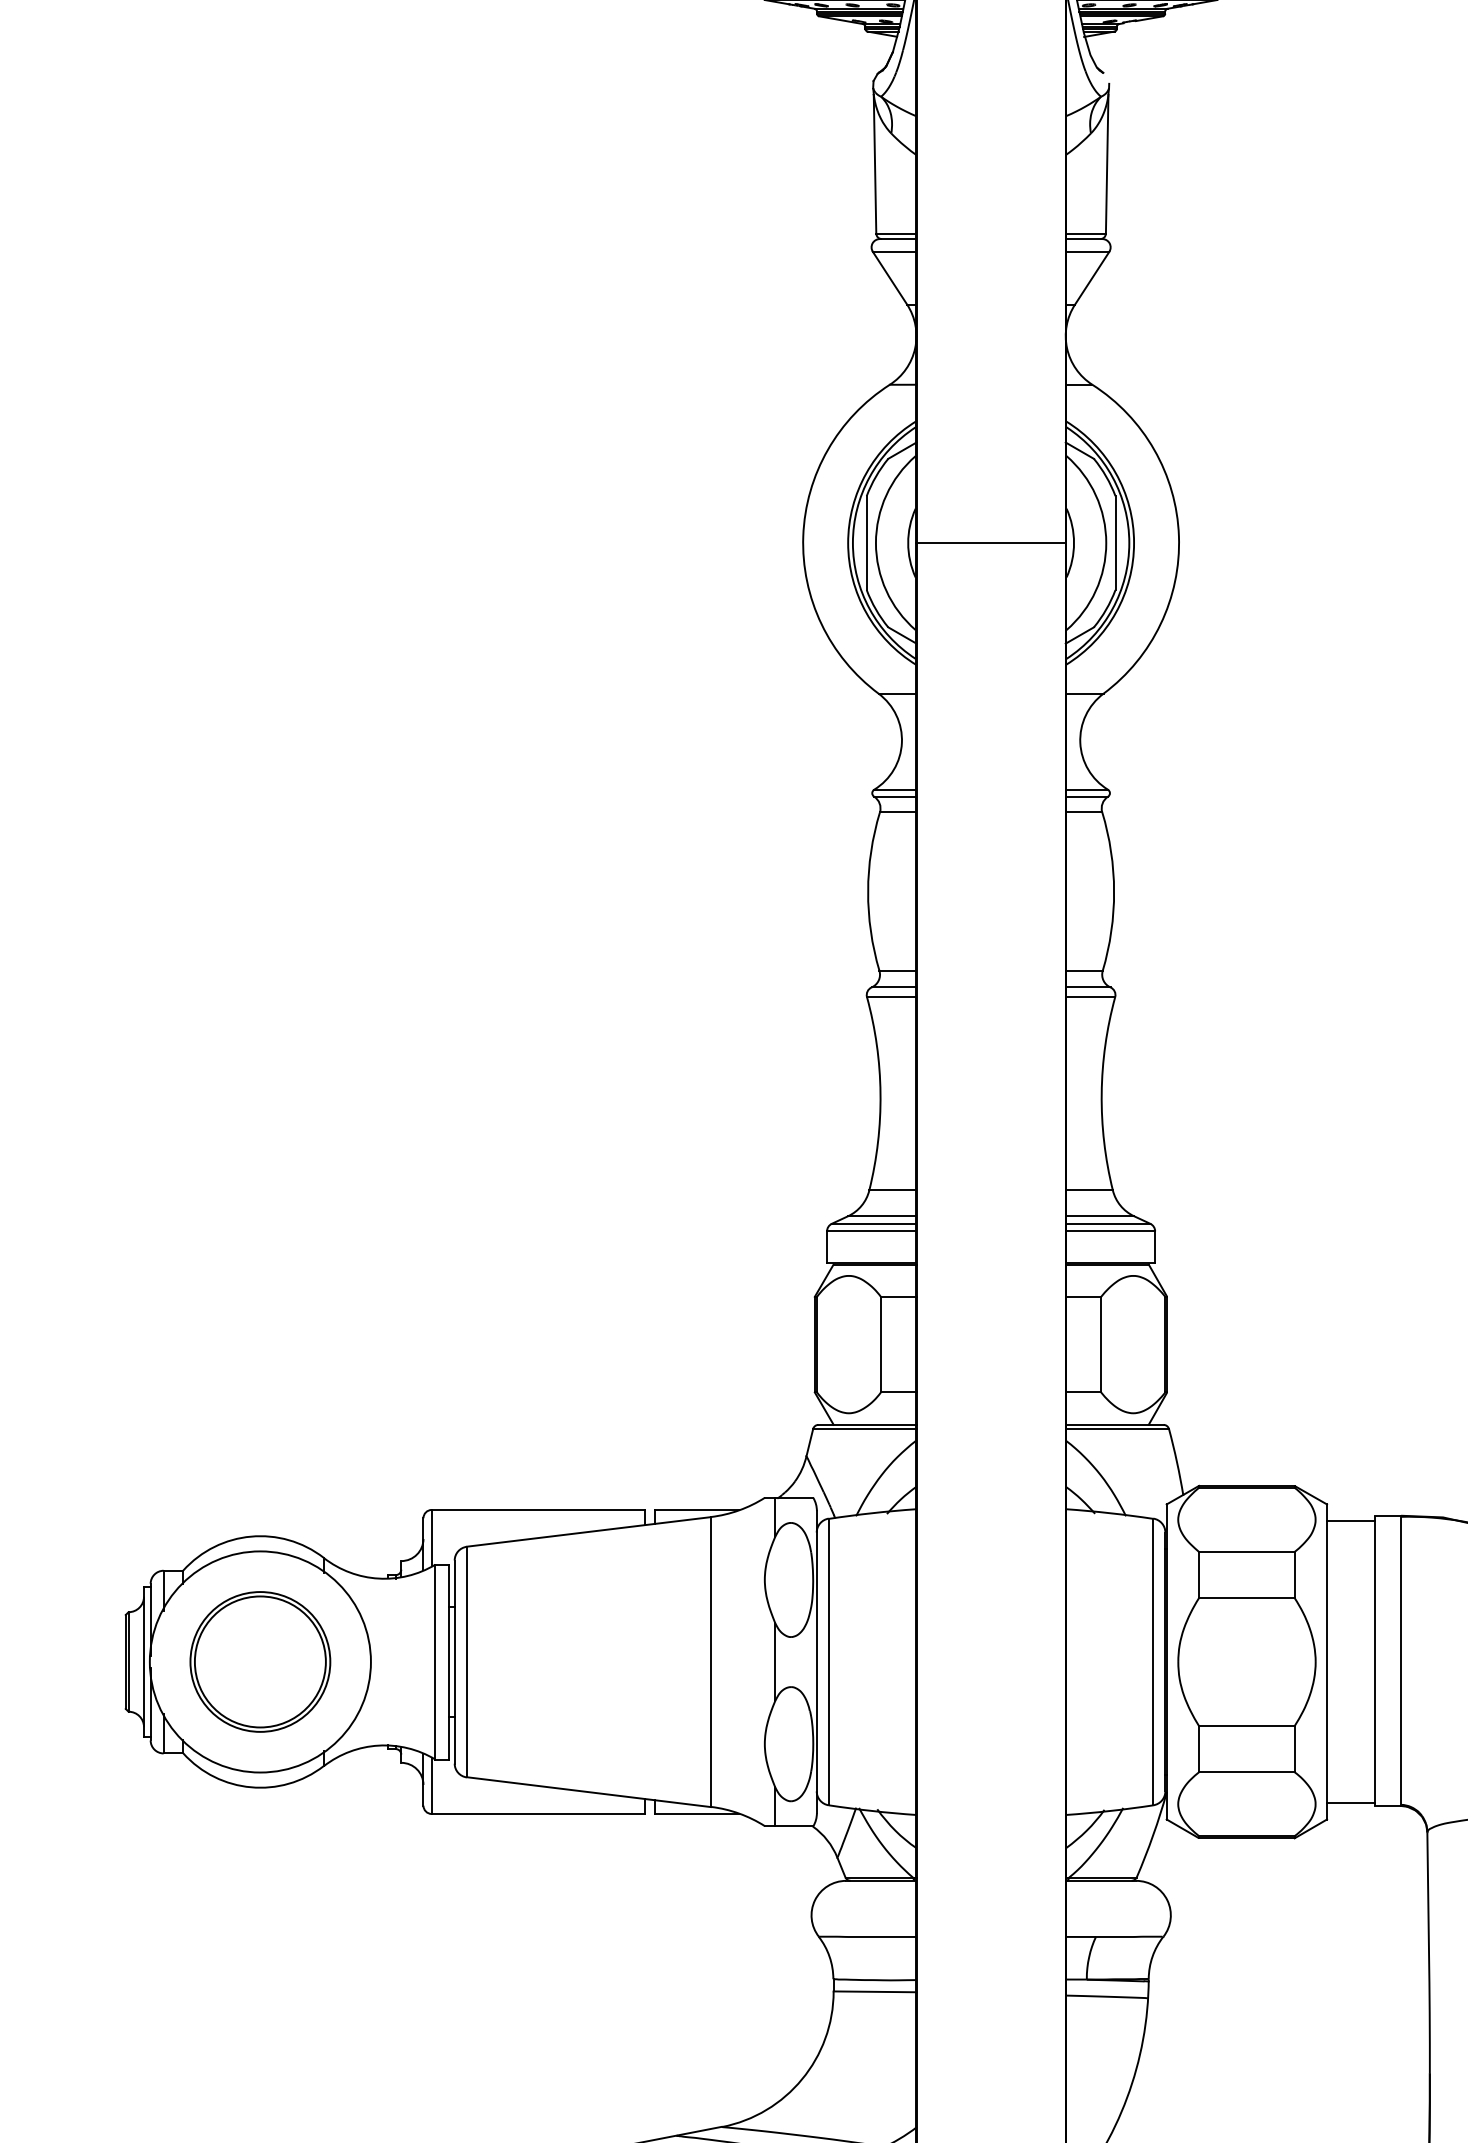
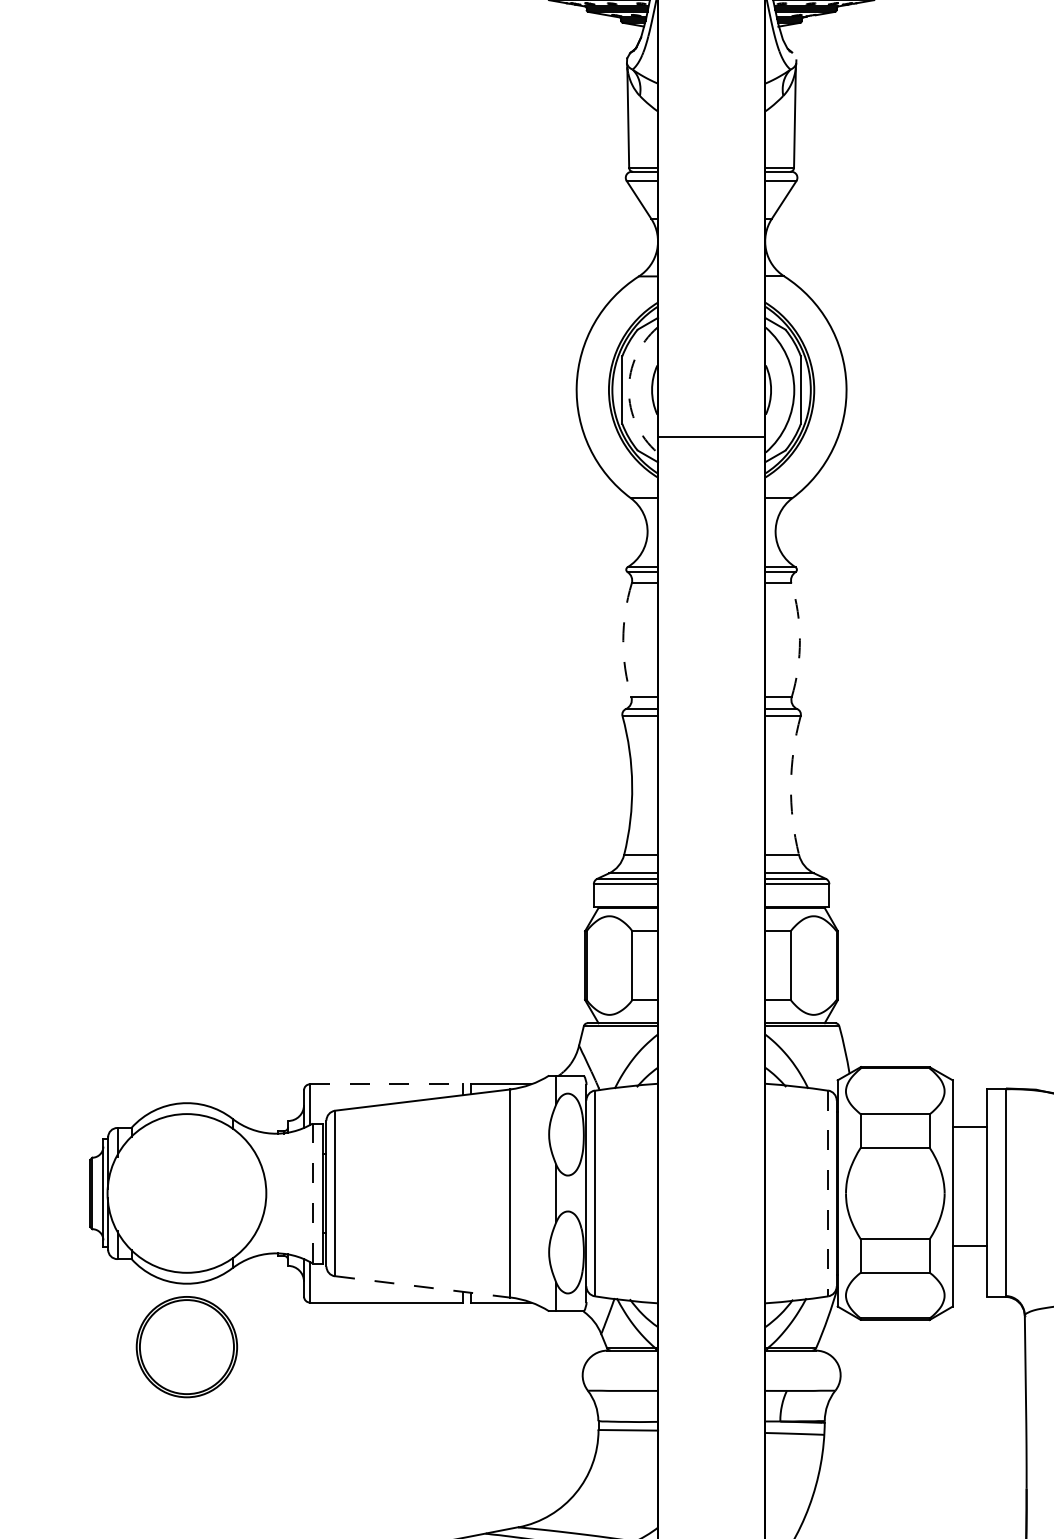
arc: (875, 543) -> (628, 390), solid -> dashed
line: (990, 543) -> (711, 437), moved
arc: (868, 891) -> (623, 640), solid -> dashed
arc: (1114, 891) -> (800, 640), solid -> dashed
arc: (1101, 1093) -> (790, 785), solid -> dashed
line: (538, 1509) -> (386, 1083), solid -> dashed
line: (1350, 1521) -> (969, 1127), moved
part: (260, 1661) -> (187, 1346), moved
line: (435, 1662) -> (312, 1193), solid -> dashed
line: (1153, 1662) -> (828, 1193), solid -> dashed
line: (588, 1792) -> (422, 1287), solid -> dashed
line: (1350, 1802) -> (969, 1245), moved

